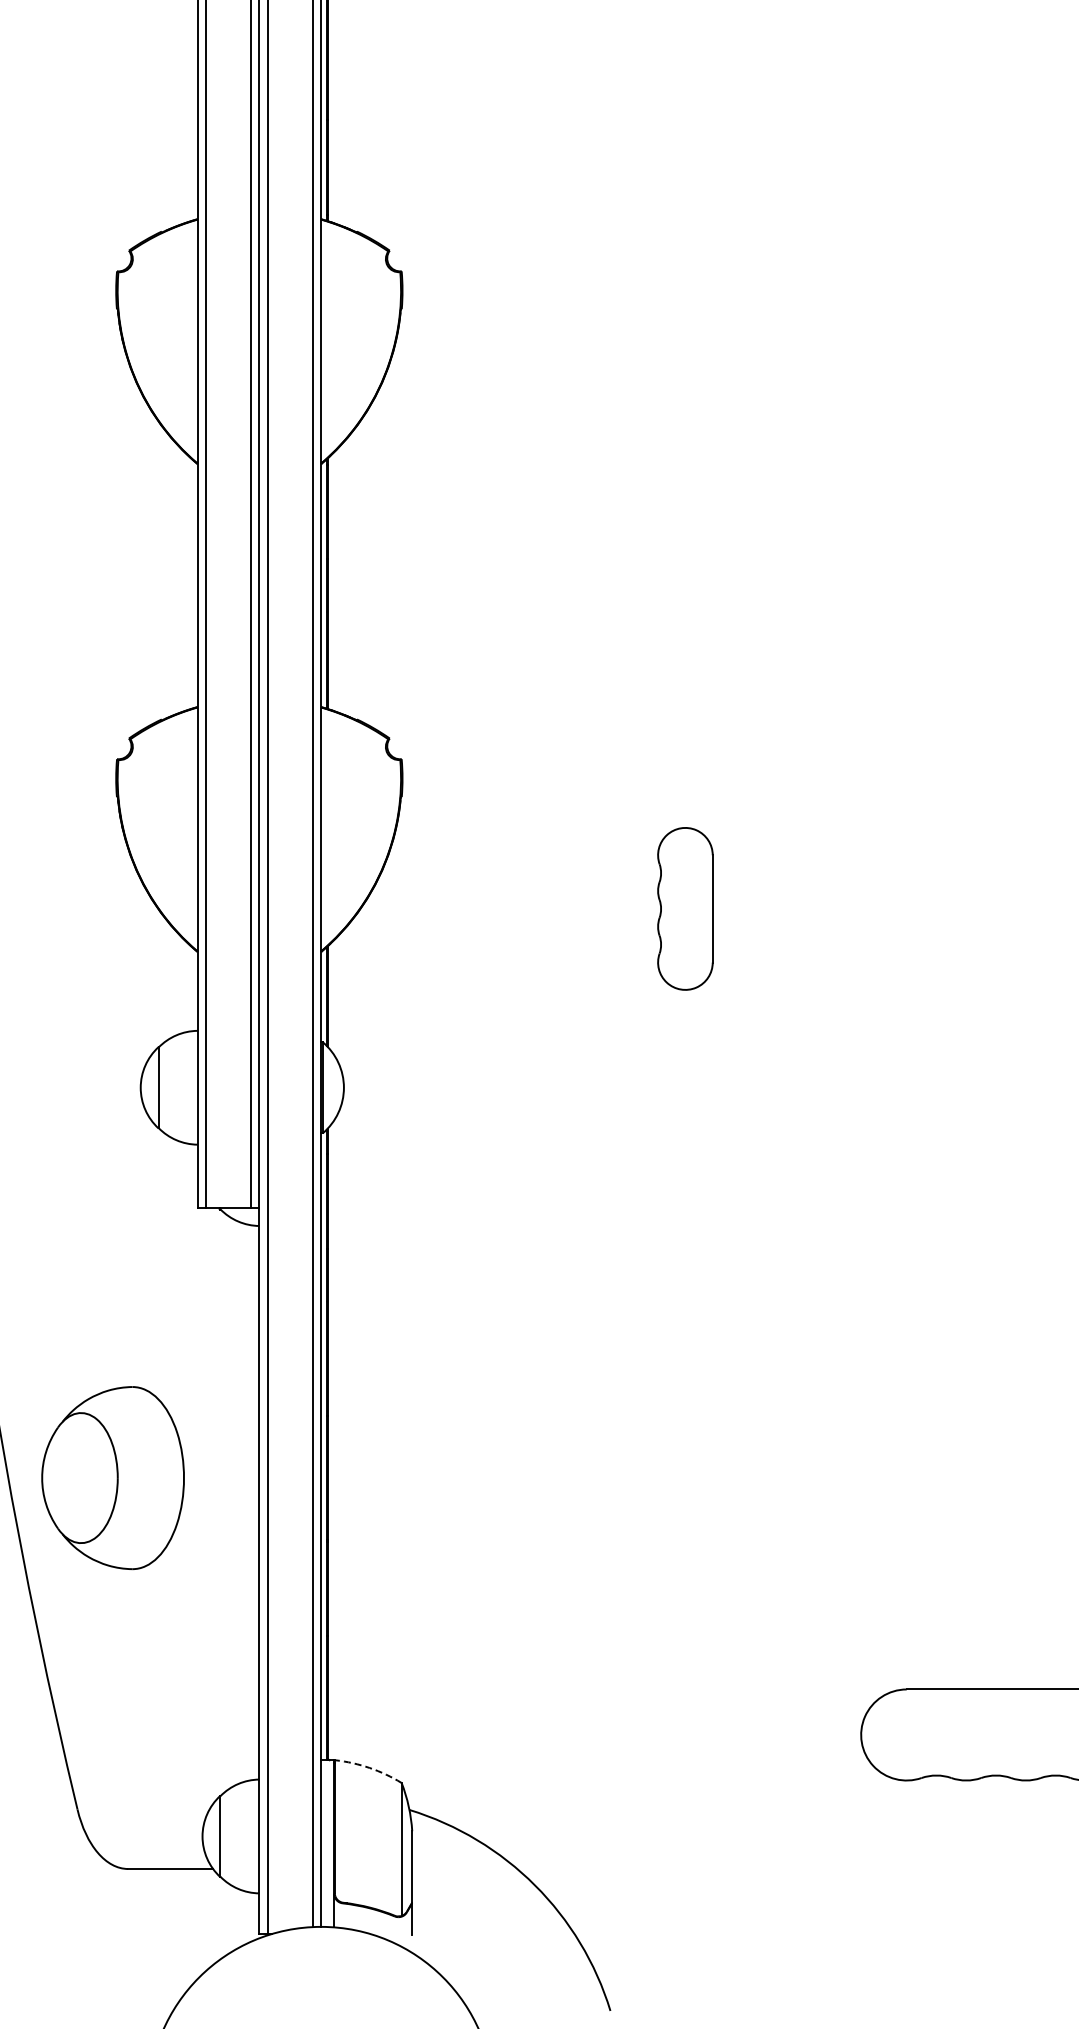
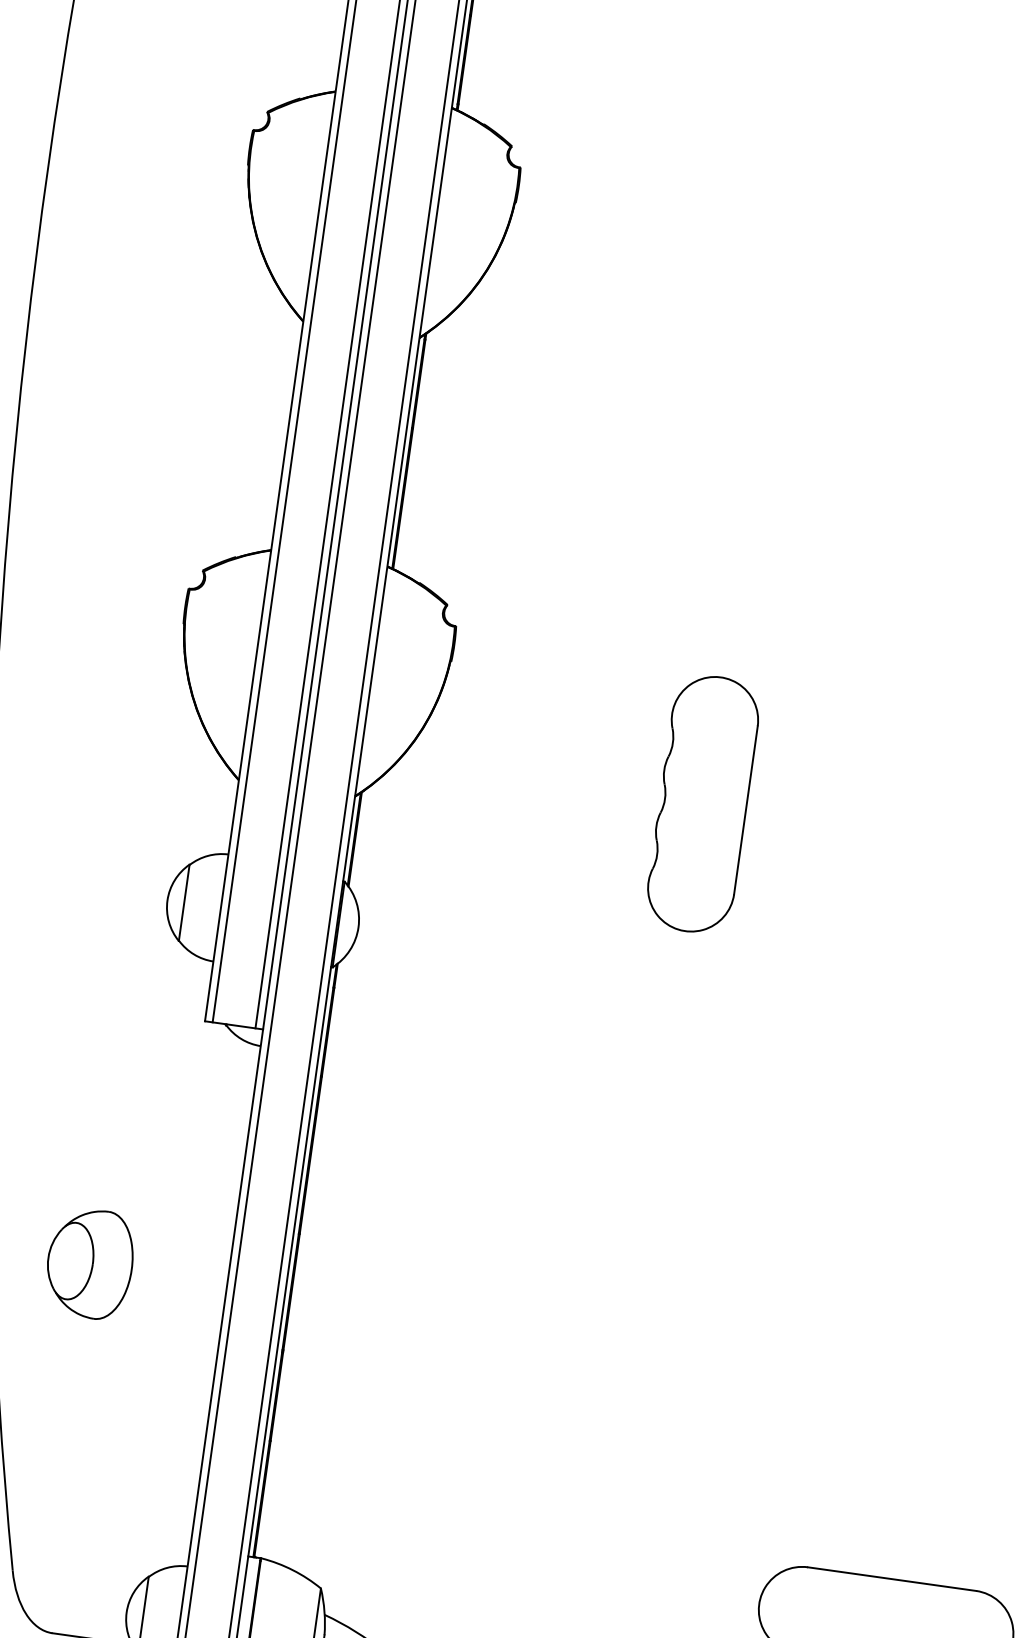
part: (685, 908) -> (703, 803), size x1.67
part: (113, 1477) -> (90, 1263), size x0.62
arc: (369, 1768) -> (292, 1570), dashed -> solid

